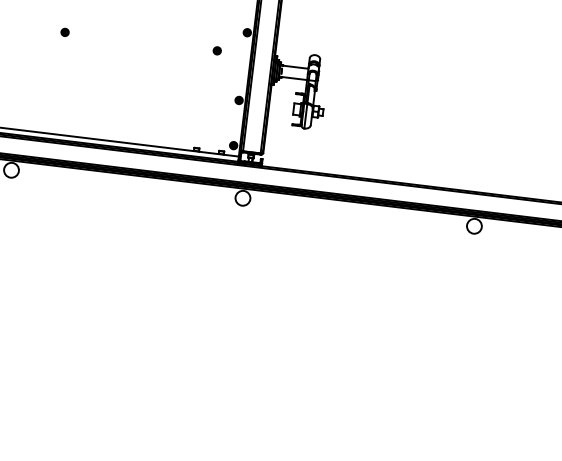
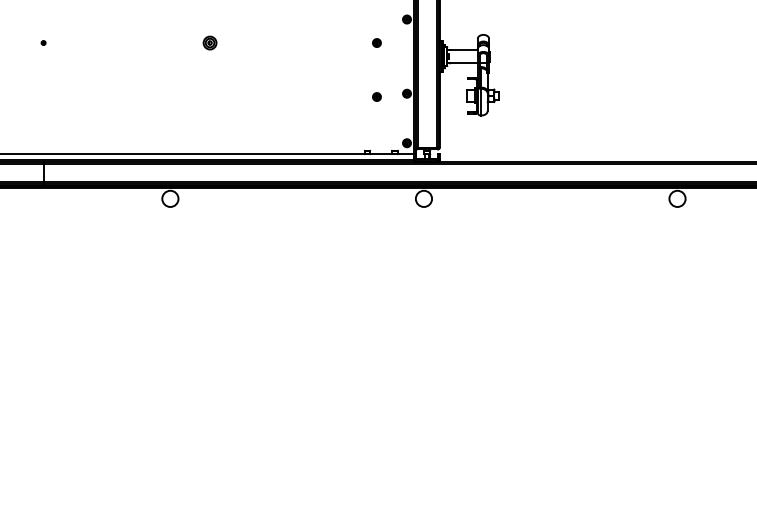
part: (65, 31) -> (210, 42), size x1.6
part: (210, 99) -> (376, 96), added

